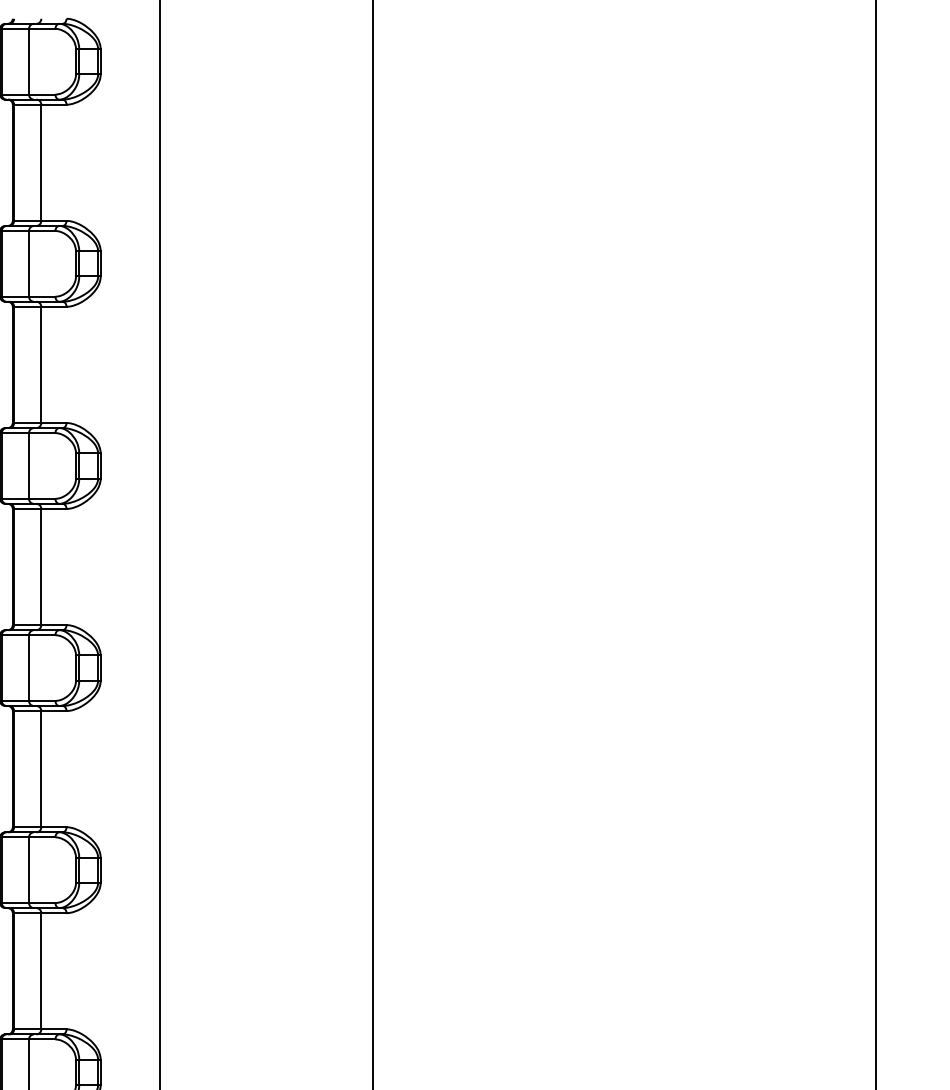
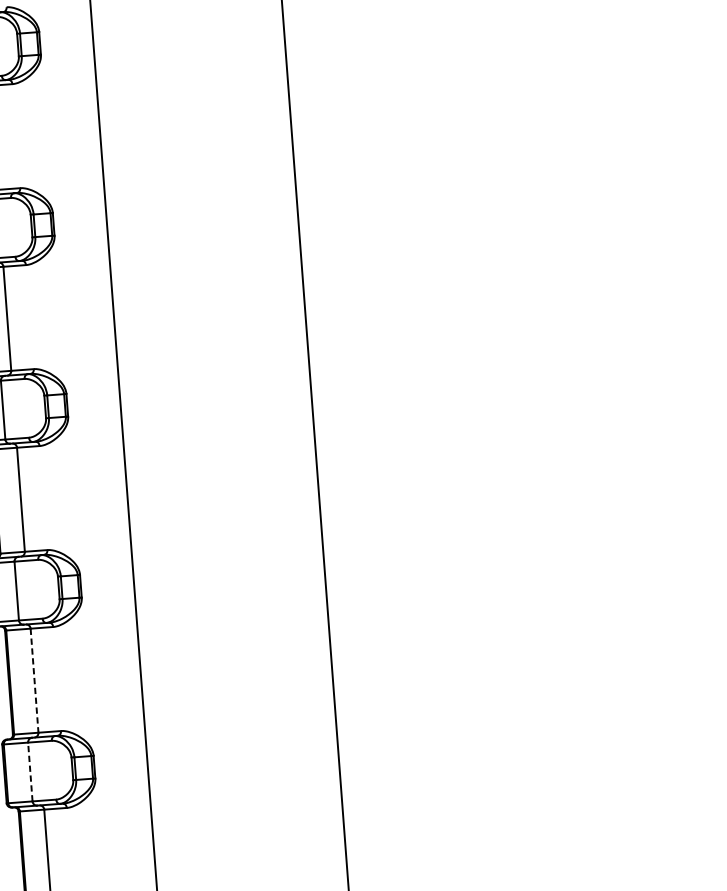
line: (41, 769) -> (34, 681), solid -> dashed
line: (29, 870) -> (30, 772), solid -> dashed

